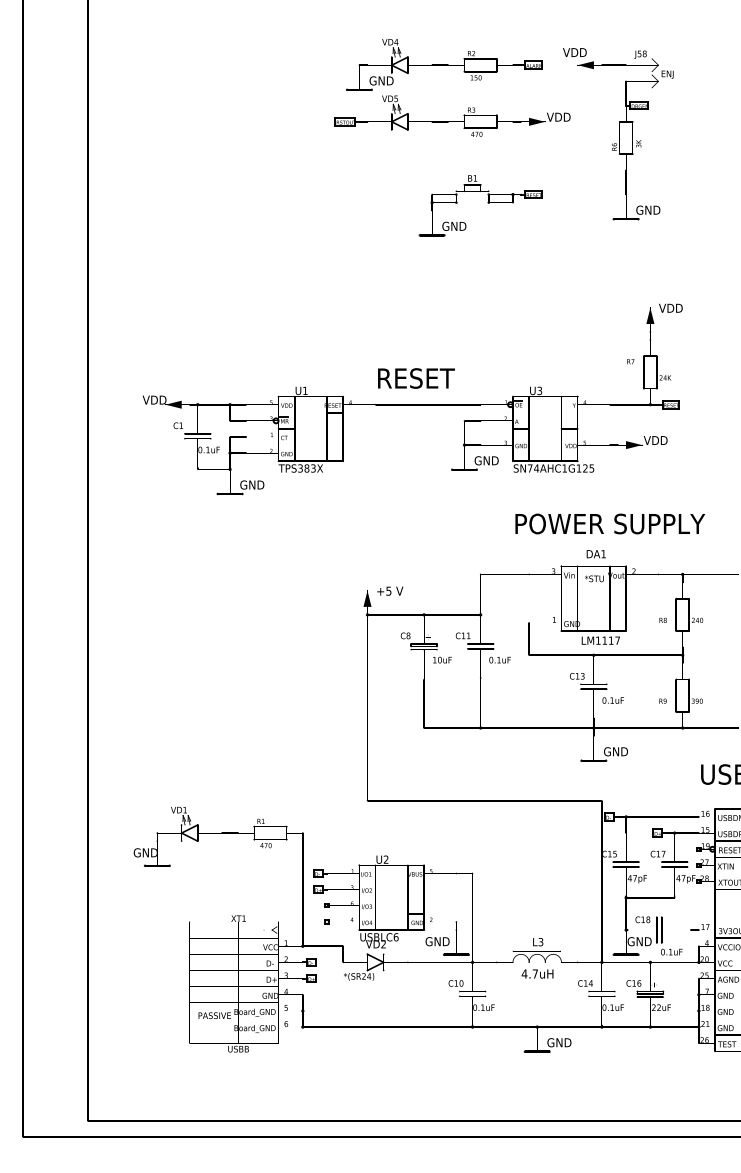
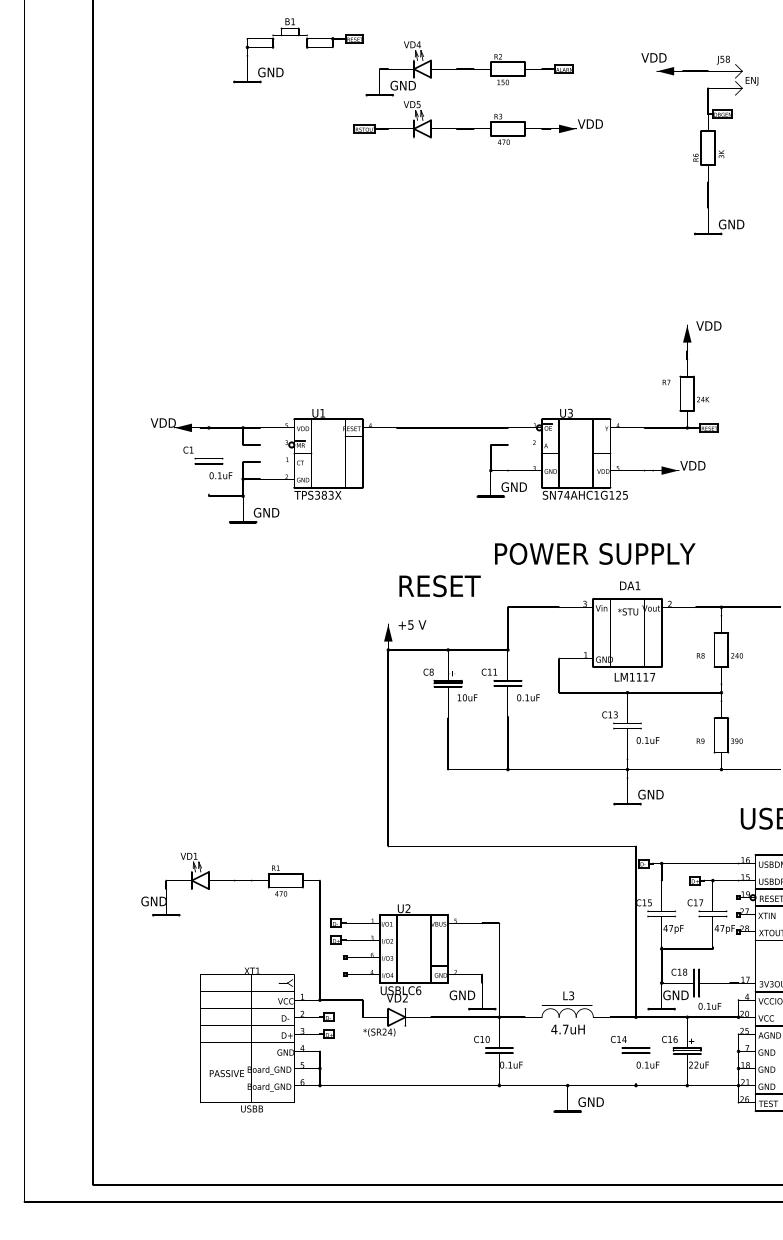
part: (618, 134) -> (700, 144), moved
part: (487, 203) -> (305, 48), moved
text: (416, 378) -> (440, 586), moved
text: (609, 523) -> (594, 553), moved

